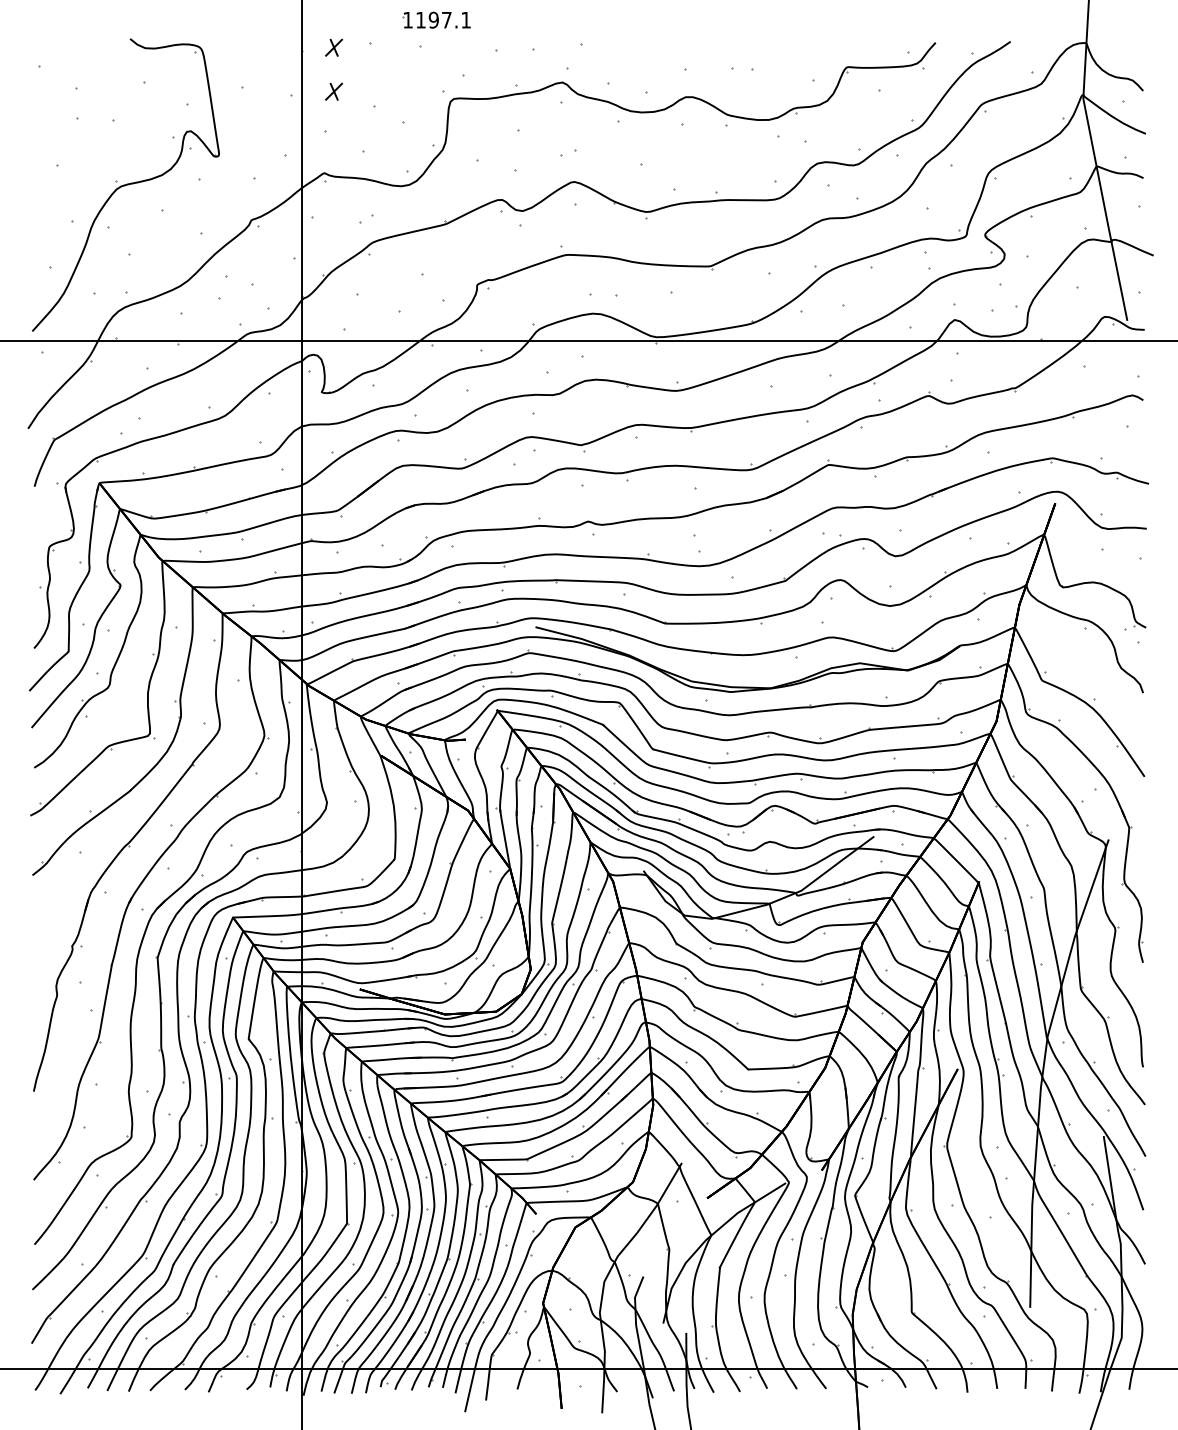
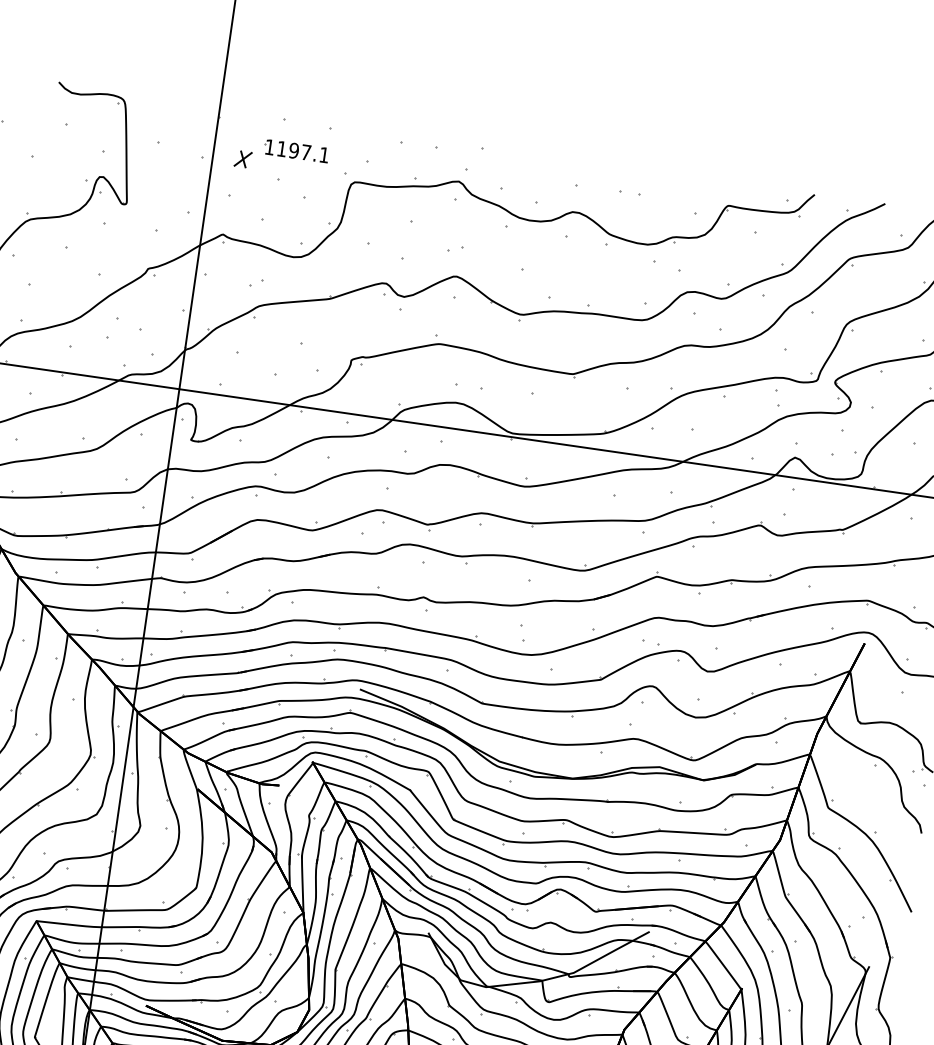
part: (436, 19) -> (296, 150), moved
part: (333, 47) -> (248, 117), removed

